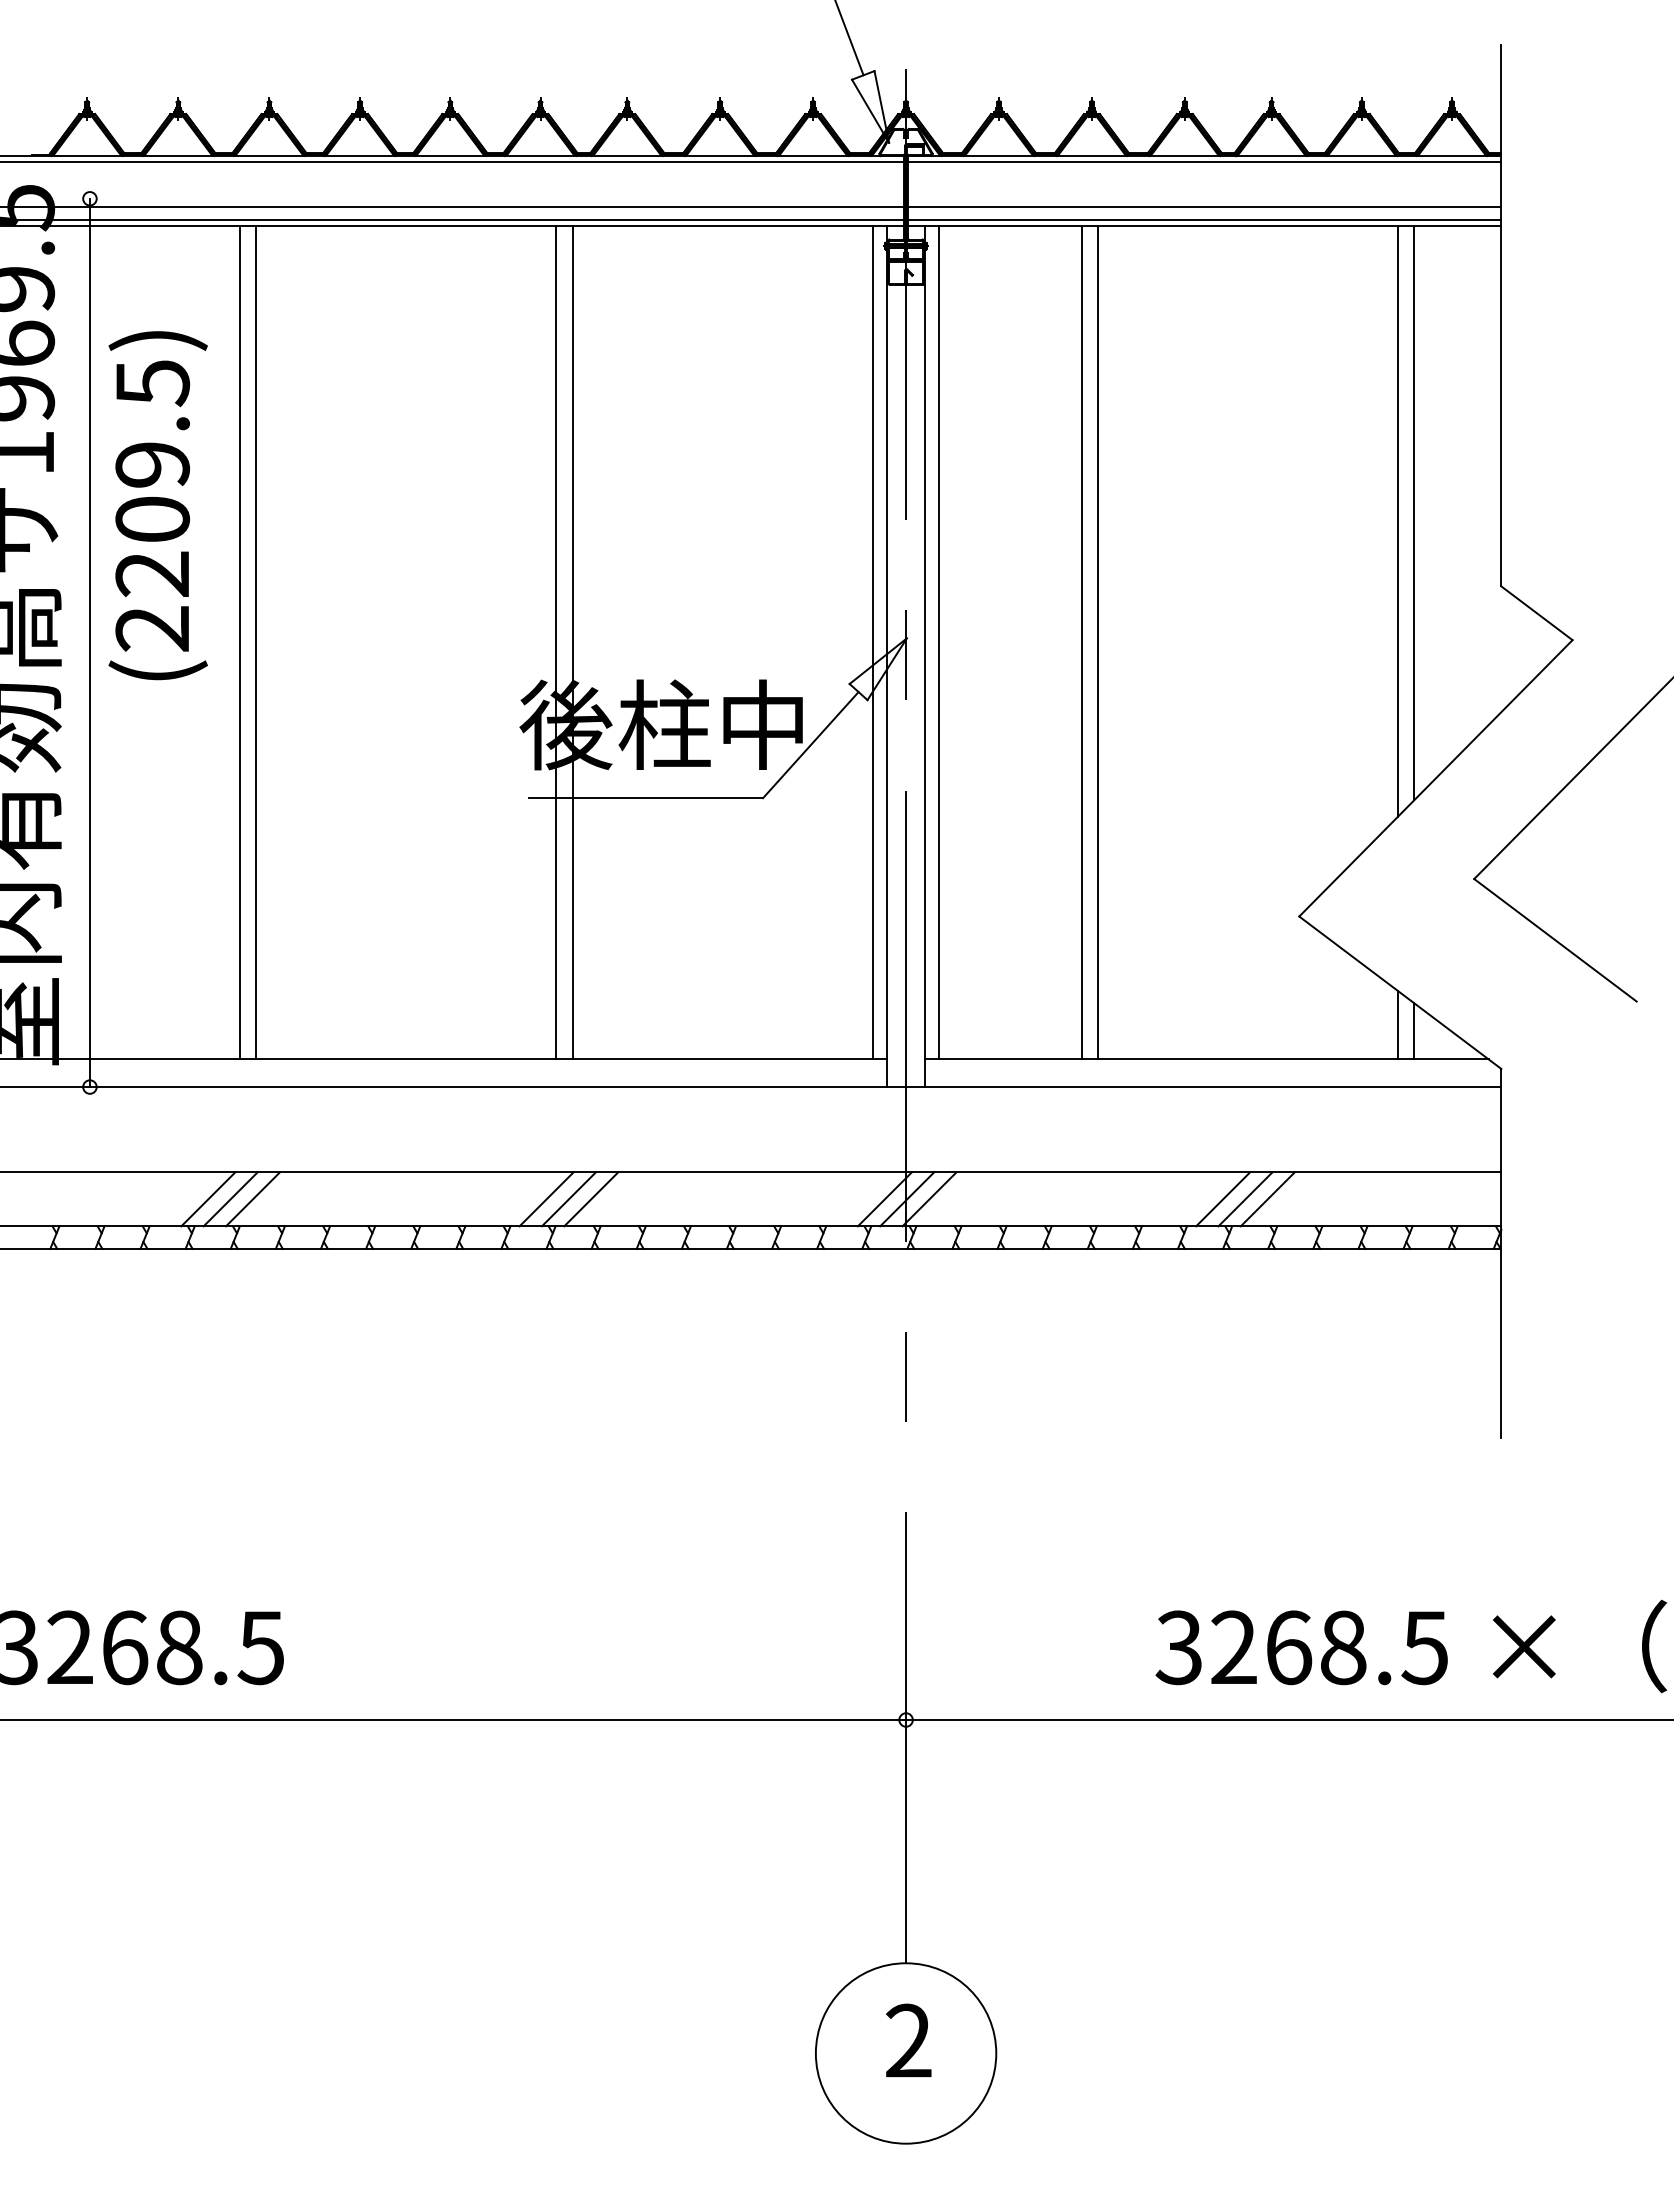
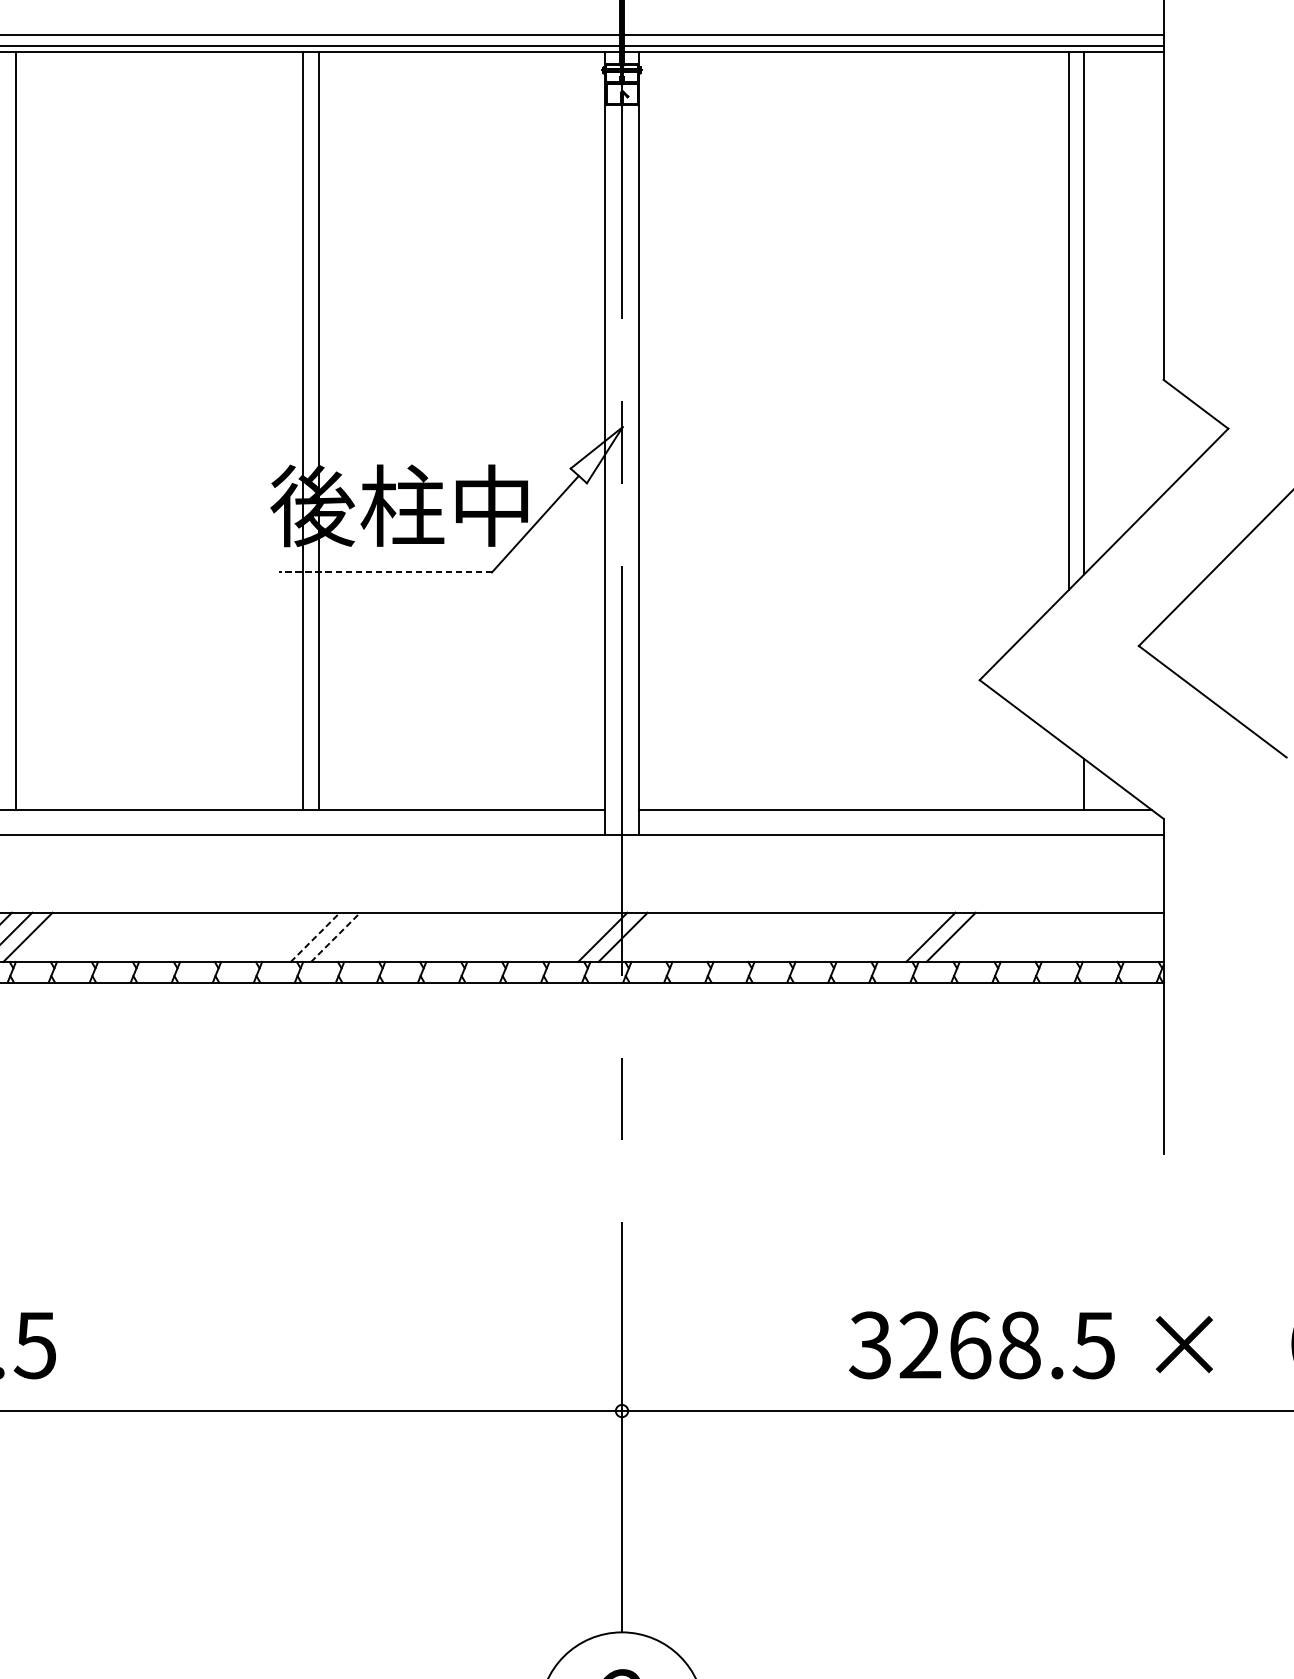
line: (256, 642) -> (31, 430), removed
line: (873, 642) -> (592, 430), removed
line: (938, 642) -> (651, 430), removed
line: (1081, 642) -> (781, 430), removed
line: (1098, 642) -> (797, 430), removed
line: (645, 798) -> (384, 572), solid -> dashed
line: (1397, 1024) -> (1069, 778), removed
line: (569, 1198) -> (315, 936), solid -> dashed
line: (591, 1198) -> (335, 936), solid -> dashed
line: (546, 1199) -> (294, 937), removed
line: (929, 1199) -> (643, 937), removed
line: (1223, 1199) -> (910, 937), removed

